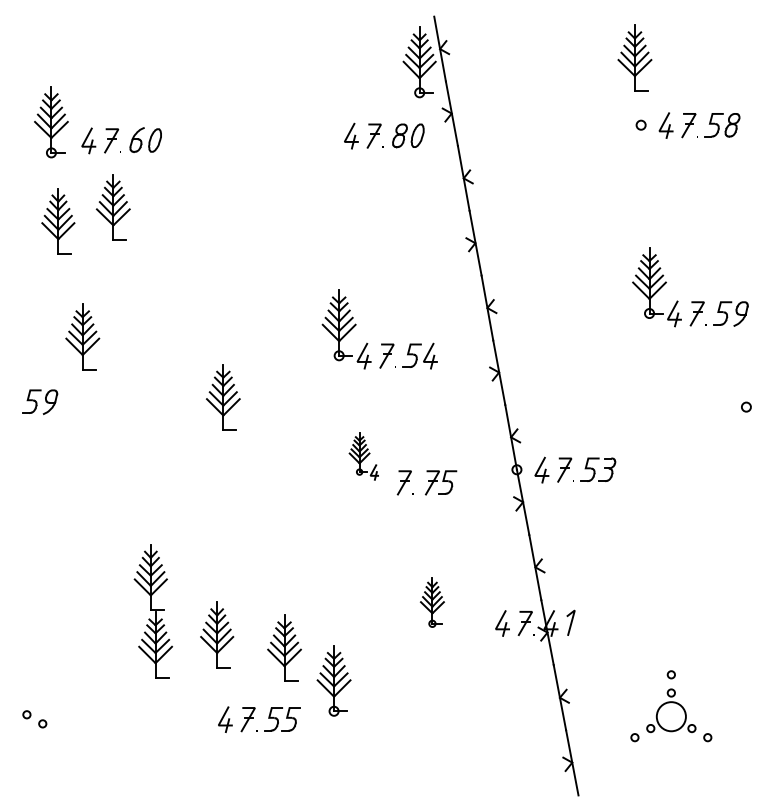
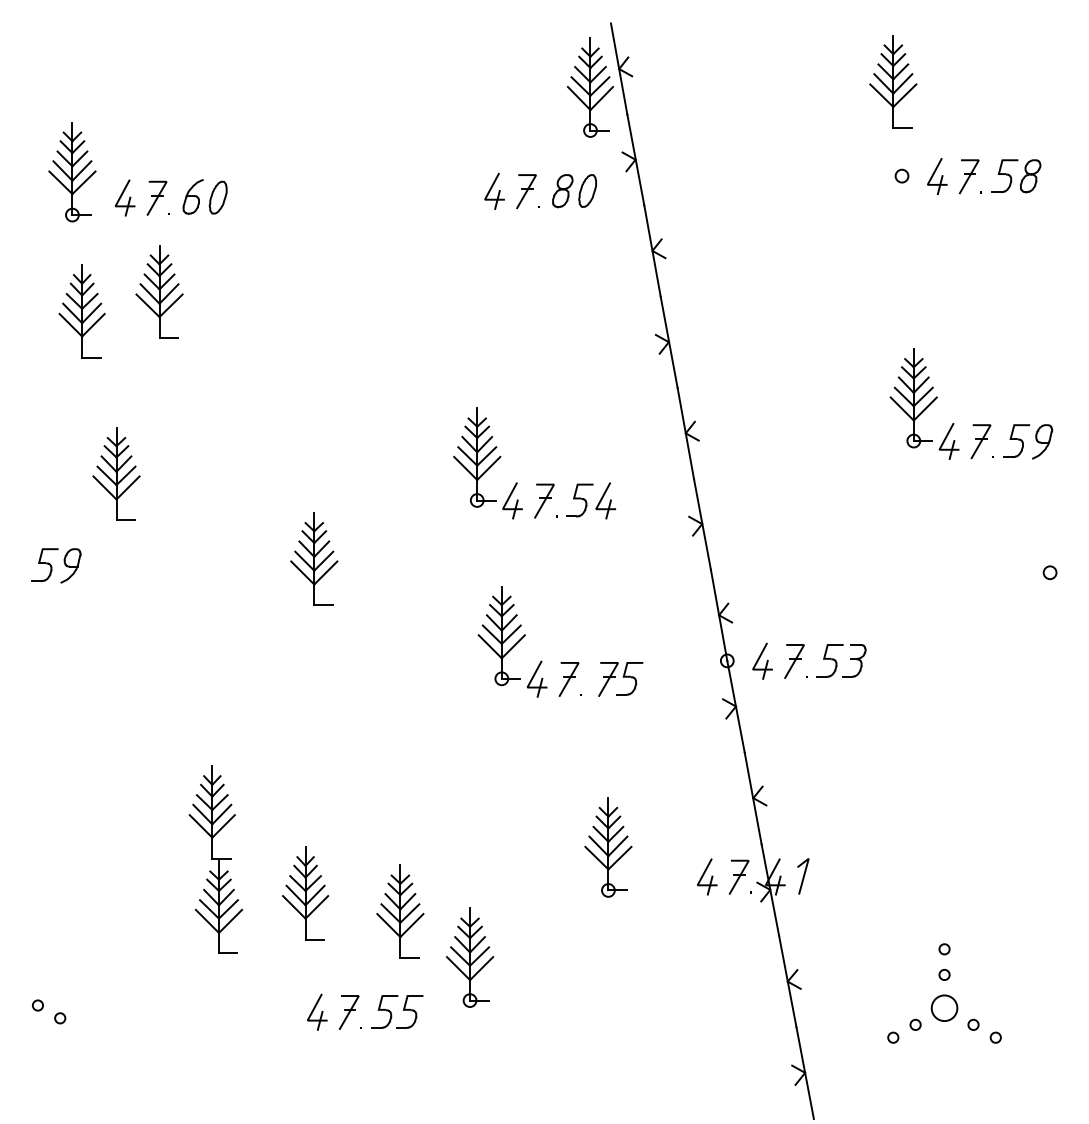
part: (363, 456) -> (511, 642), size x1.67
part: (432, 602) -> (608, 847), size x1.43
circle: (671, 716) -> (944, 1007), size x0.62

